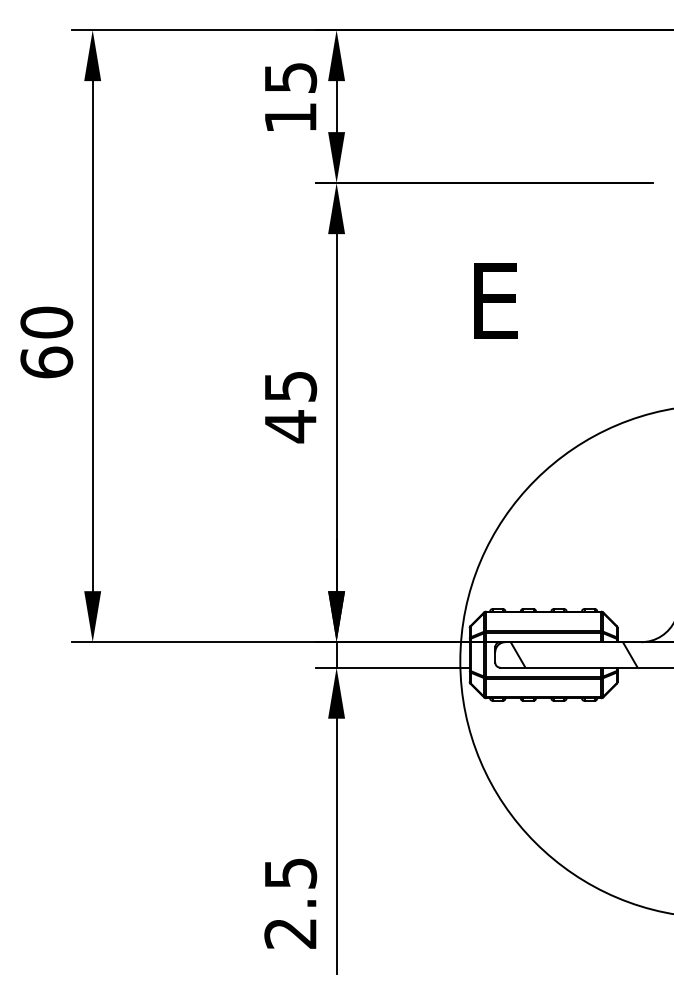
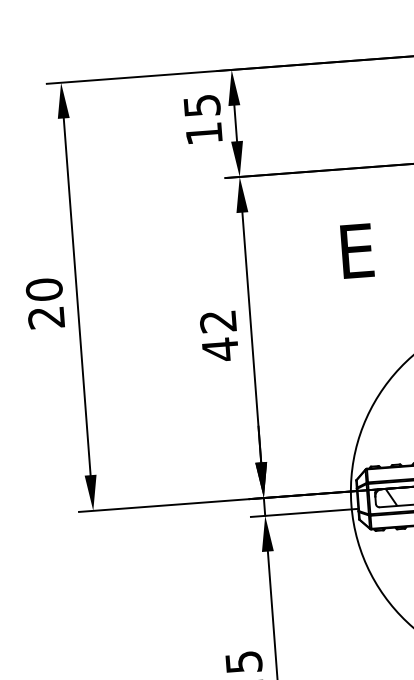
text: (46, 362) -> (46, 317), 60 -> 20
text: (290, 386) -> (218, 321), 45 -> 42

